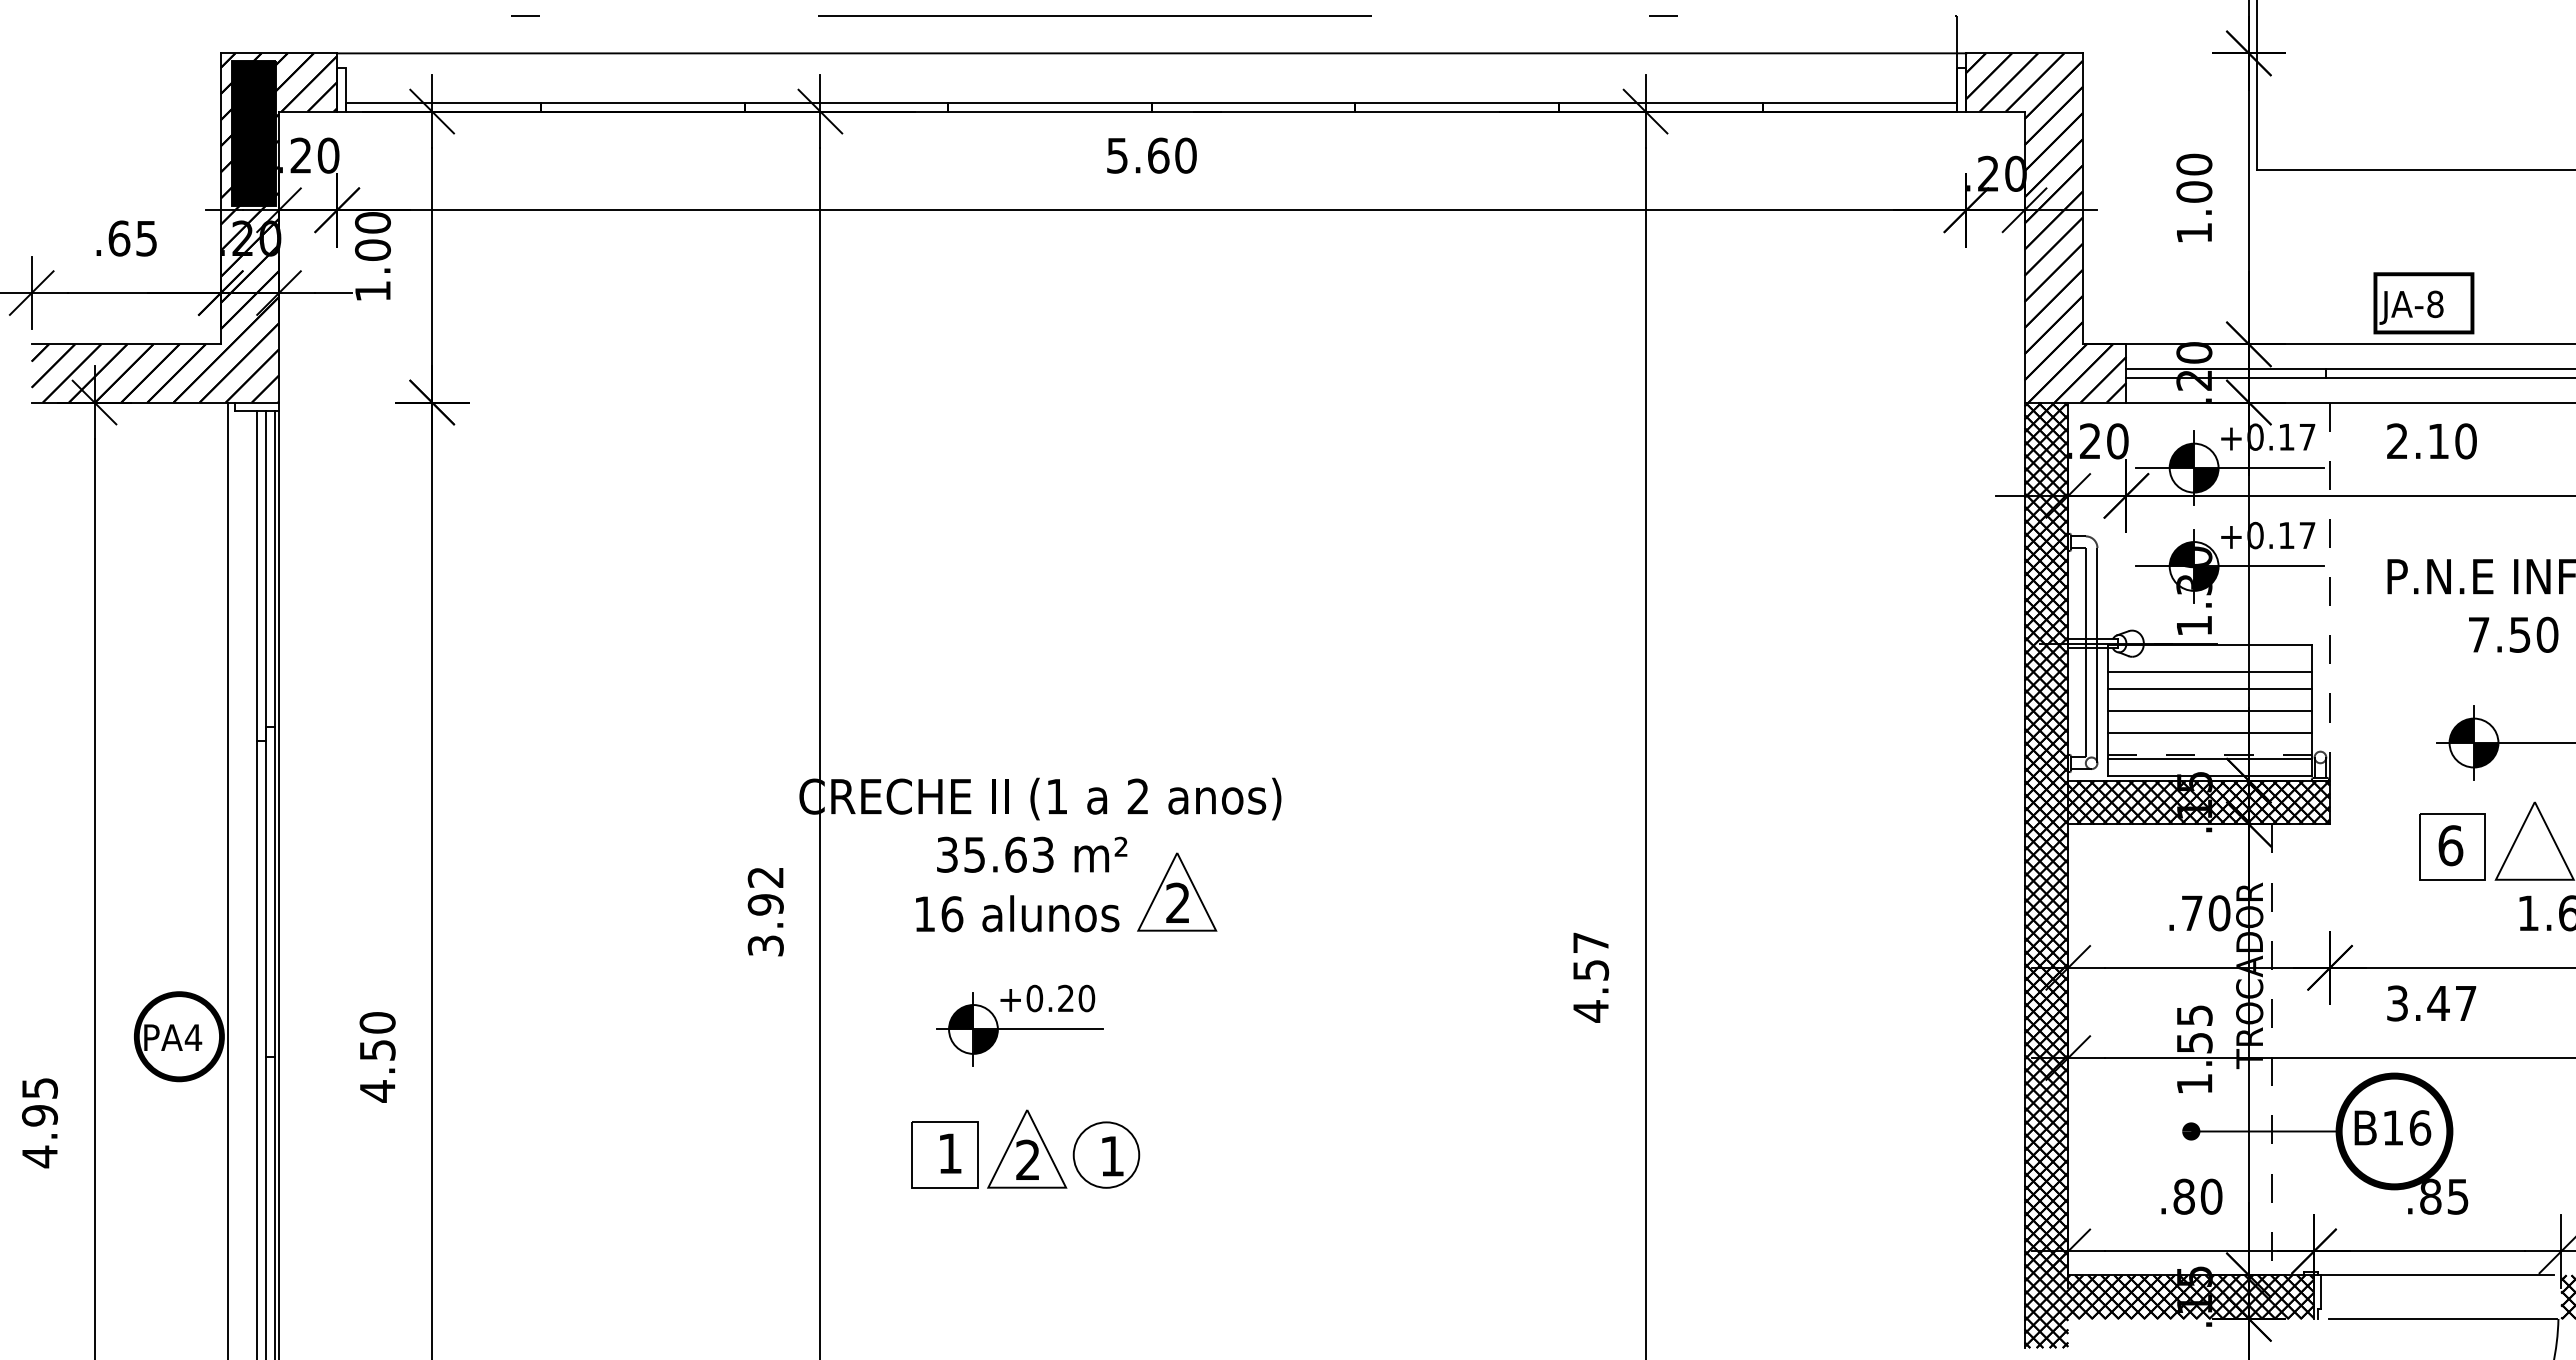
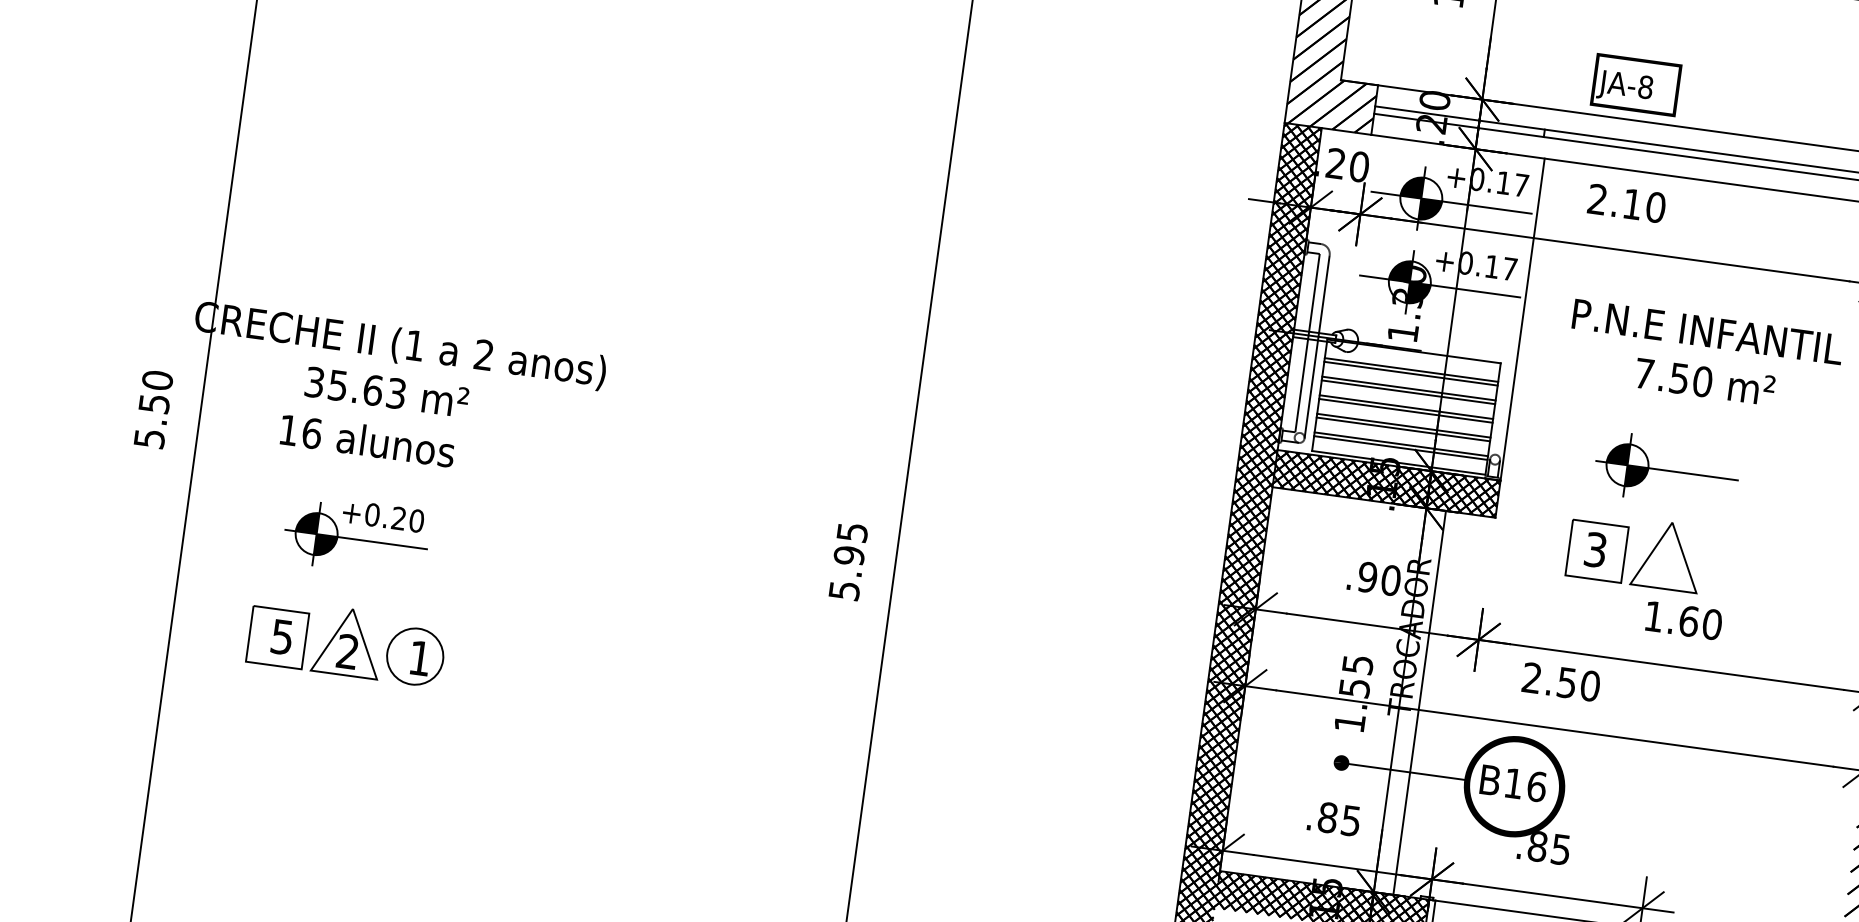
line: (2330, 591) -> (1523, 319), dashed -> solid
line: (2209, 667) -> (1411, 370), added
line: (2209, 693) -> (1408, 392), added
line: (2209, 715) -> (1405, 410), added
line: (2209, 737) -> (1402, 429), added
line: (2209, 754) -> (1400, 444), dashed -> solid
text: (2450, 845) -> (1595, 549), 6 -> 3
part: (1177, 891) -> (506, 440), removed
text: (765, 910) -> (153, 408), 3.92 -> 5.50
text: (2191, 913) -> (1367, 577), .70 -> .90
text: (1591, 977) -> (848, 561), 4.57 -> 5.95
text: (2431, 1003) -> (1560, 682), 3.47 -> 2.50
line: (2271, 1050) -> (1419, 703), dashed -> solid
text: (949, 1153) -> (281, 636), 1 -> 5
text: (2211, 1196) -> (1351, 820), .80 -> .85

